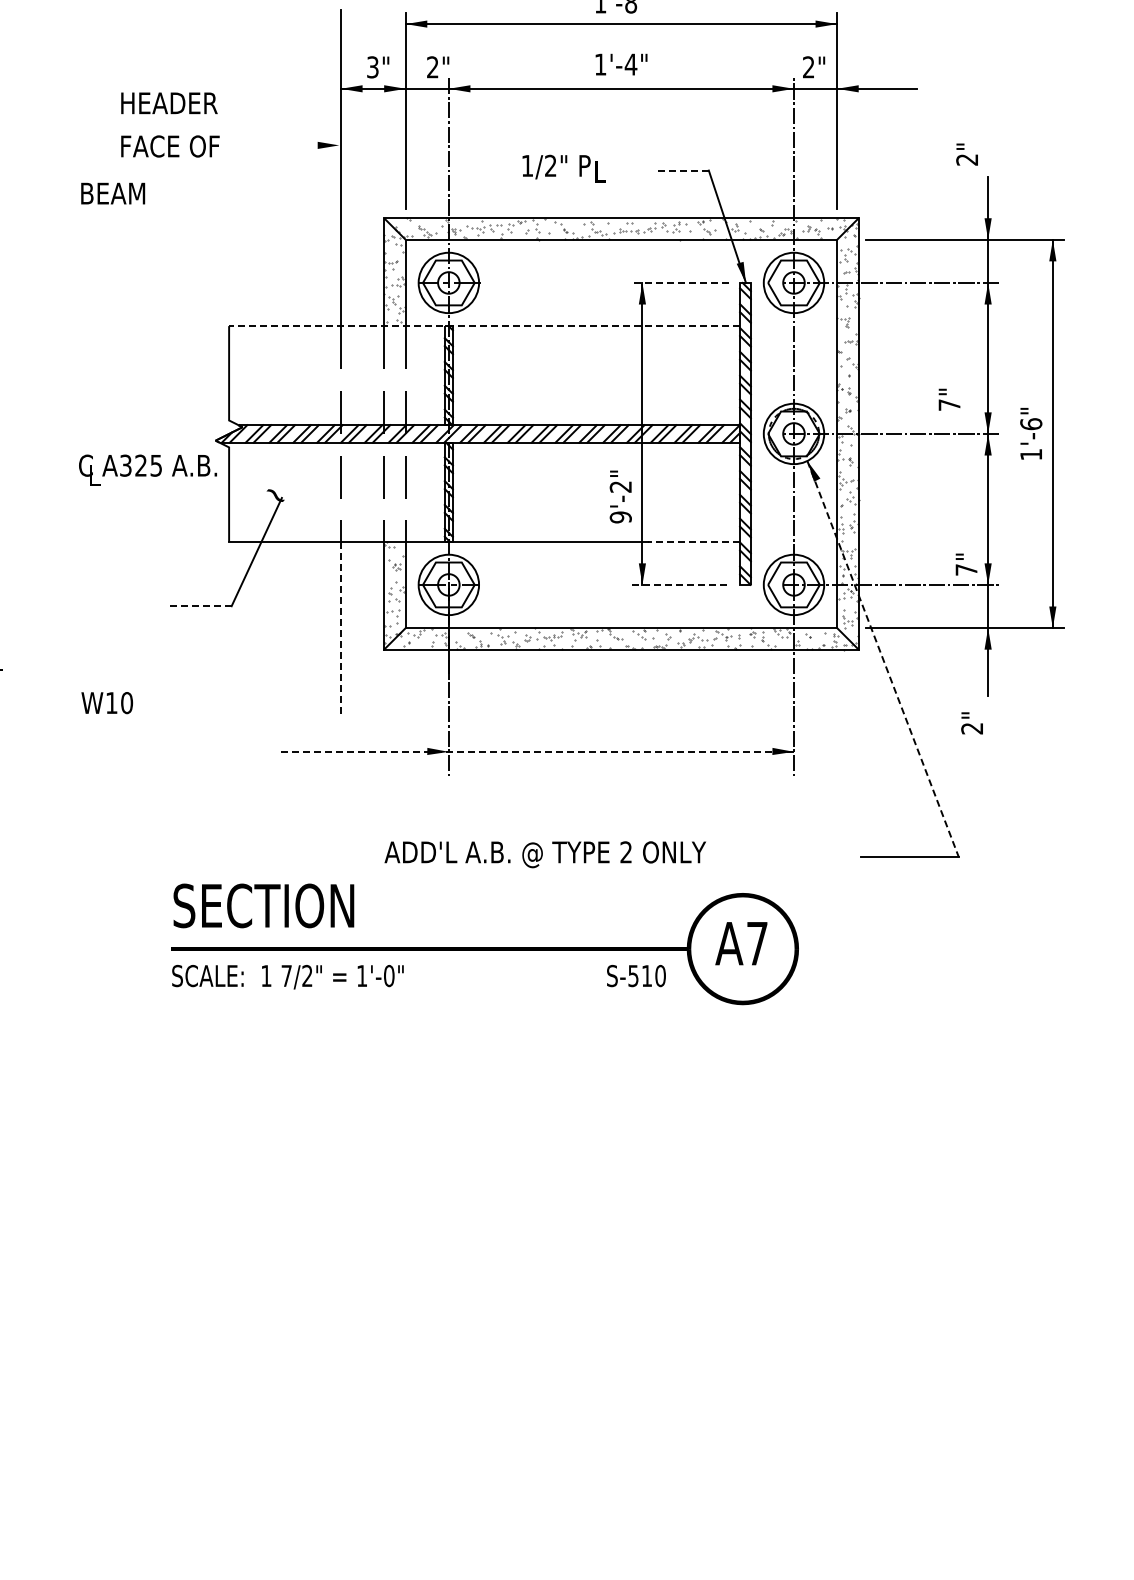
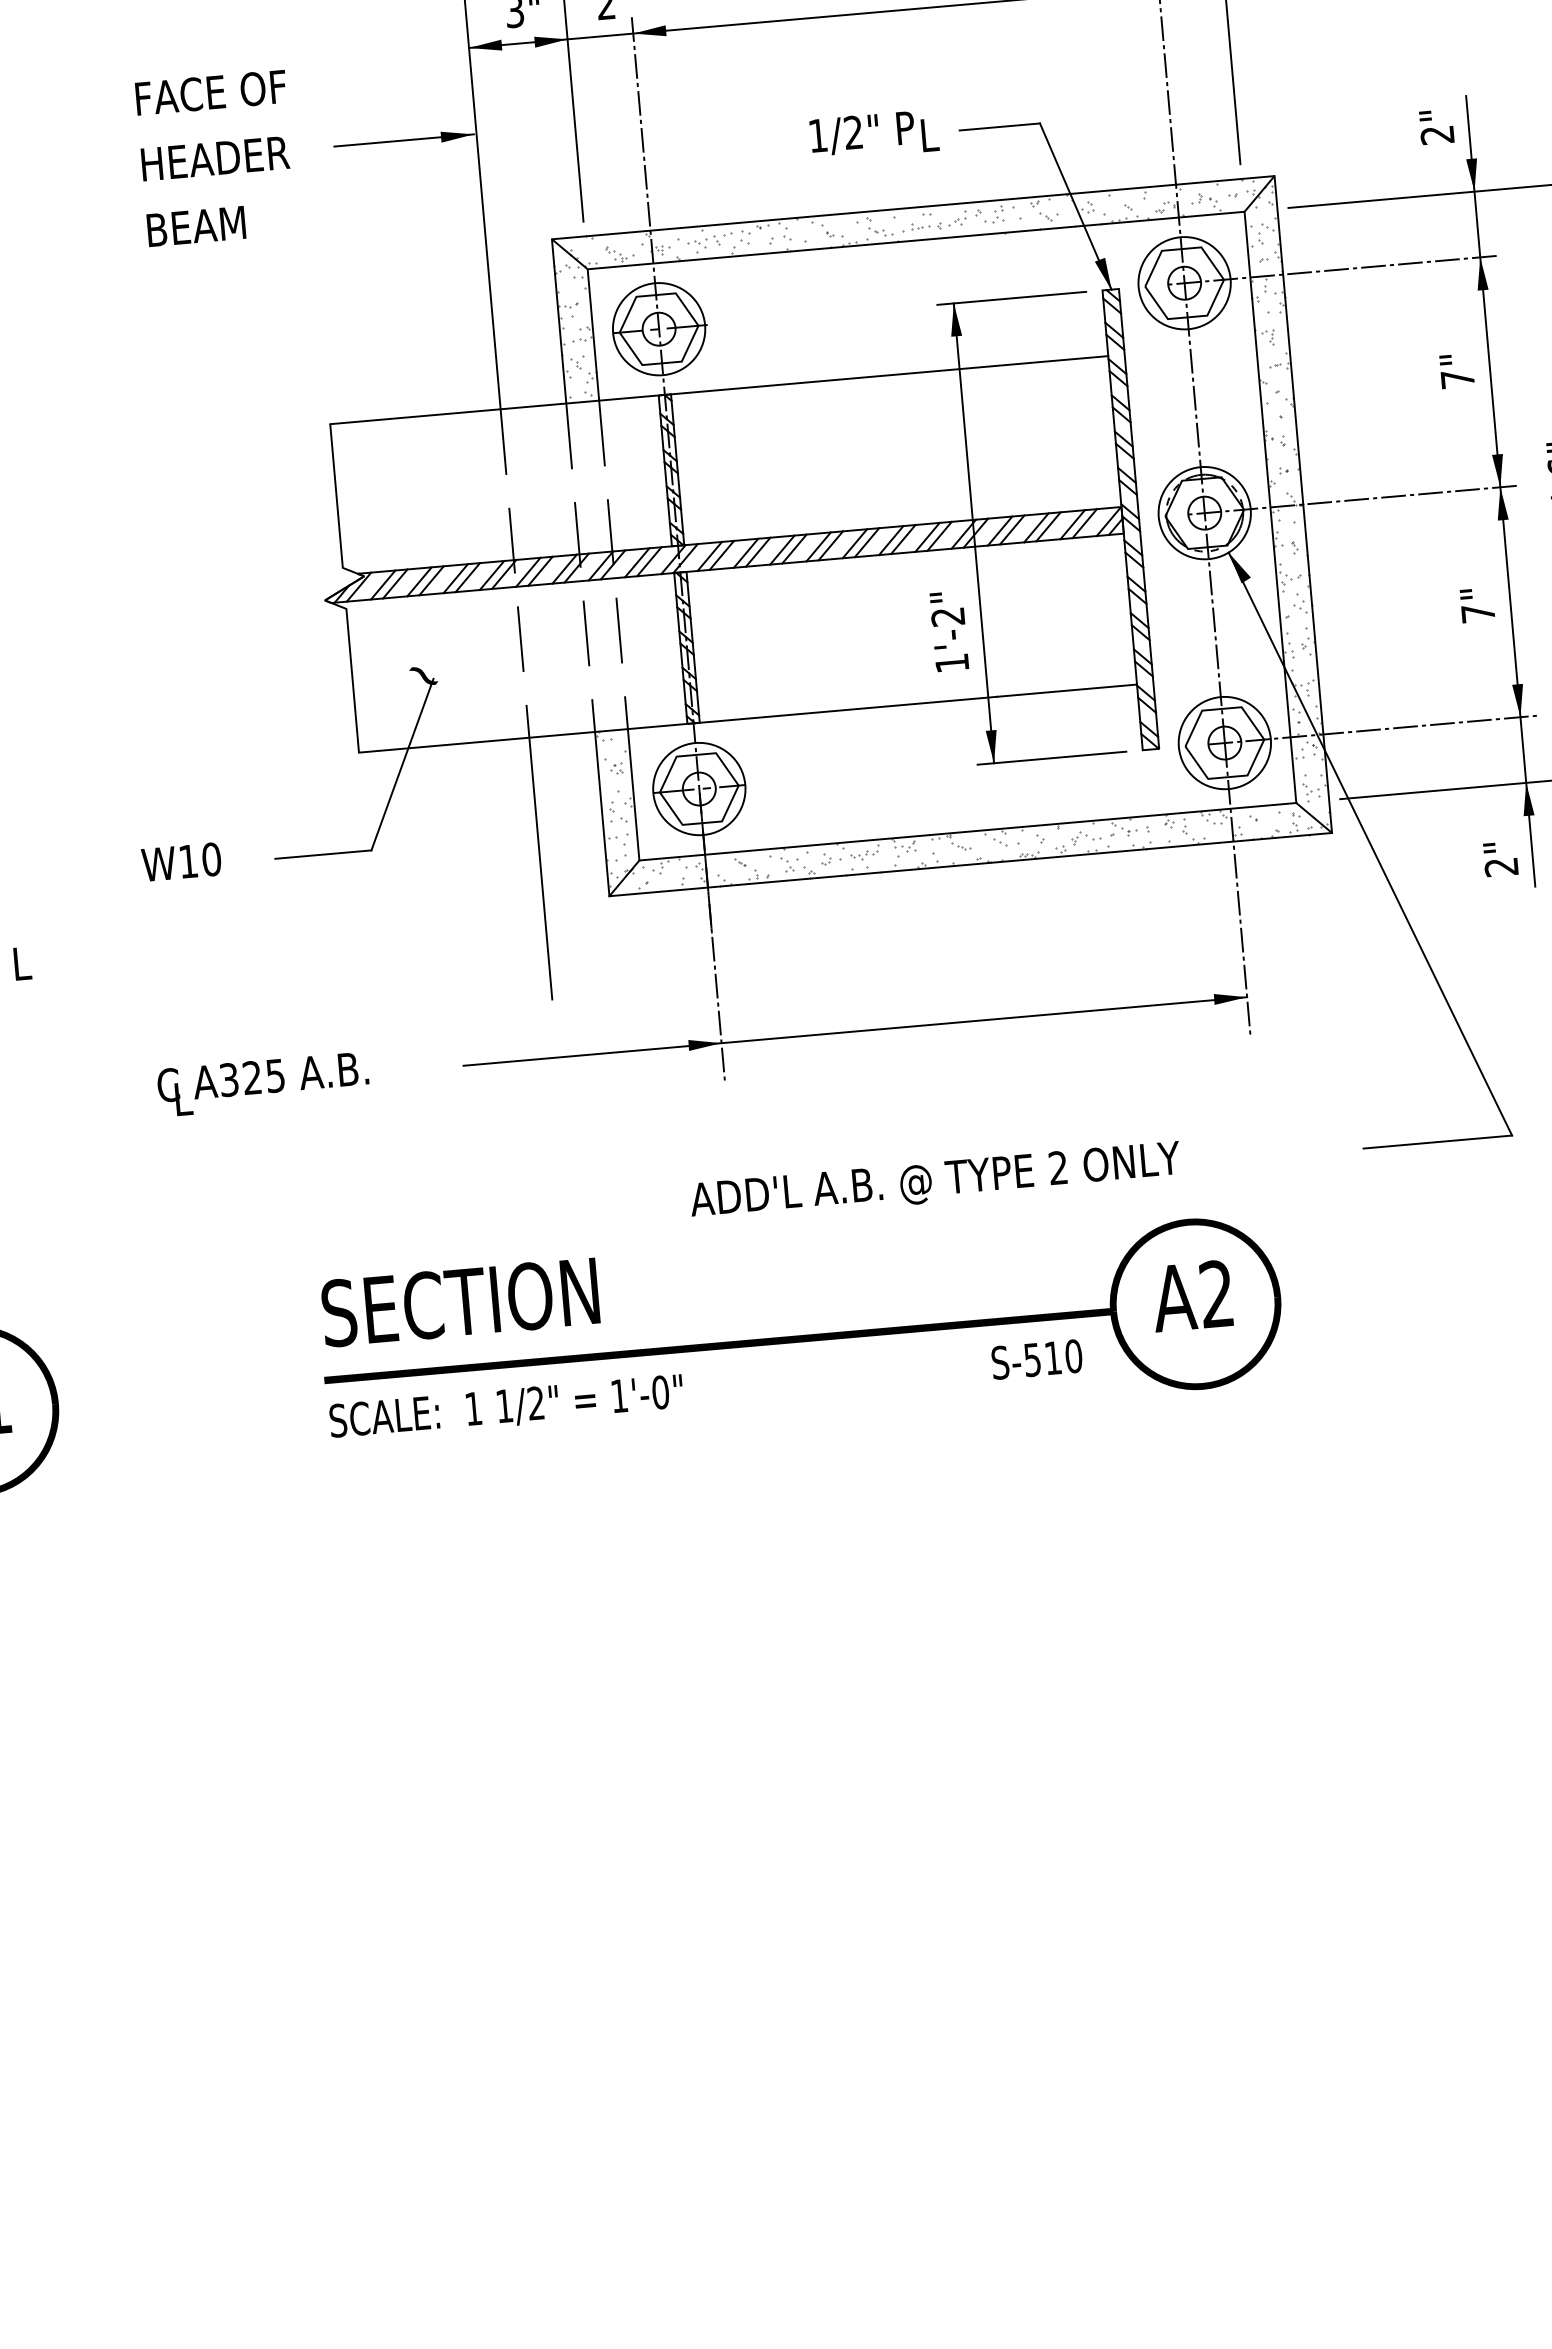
text: (171, 103) -> (212, 92), HEADER -> FACE OF
line: (293, 145) -> (404, 140), added
text: (171, 146) -> (218, 158), FACE OF -> HEADER
text: (966, 154) -> (1435, 127), moved
text: (563, 168) -> (873, 134), moved
line: (681, 170) -> (998, 126), dashed -> solid
text: (113, 193) -> (196, 226), moved
line: (680, 282) -> (1011, 297), dashed -> solid
line: (484, 326) -> (719, 390), dashed -> solid
text: (949, 399) -> (1456, 370), moved
text: (147, 469) -> (262, 1082), moved
text: (620, 517) -> (951, 663), 9'-2" -> 1'-2"
line: (694, 541) -> (1067, 690), dashed -> solid
text: (966, 564) -> (1477, 605), moved
line: (680, 584) -> (1051, 757), dashed -> solid
line: (200, 606) -> (324, 854), dashed -> solid
line: (341, 628) -> (541, 869), dashed -> solid
line: (883, 659) -> (1371, 844), dashed -> solid
text: (106, 703) -> (180, 862), moved
text: (971, 723) -> (1499, 859), moved
line: (536, 751) -> (854, 1030), dashed -> solid
text: (544, 854) -> (934, 1182), moved
text: (757, 943) -> (1217, 1293), A7 -> A2
text: (286, 975) -> (504, 1405), 7/2" -> 1/2"

